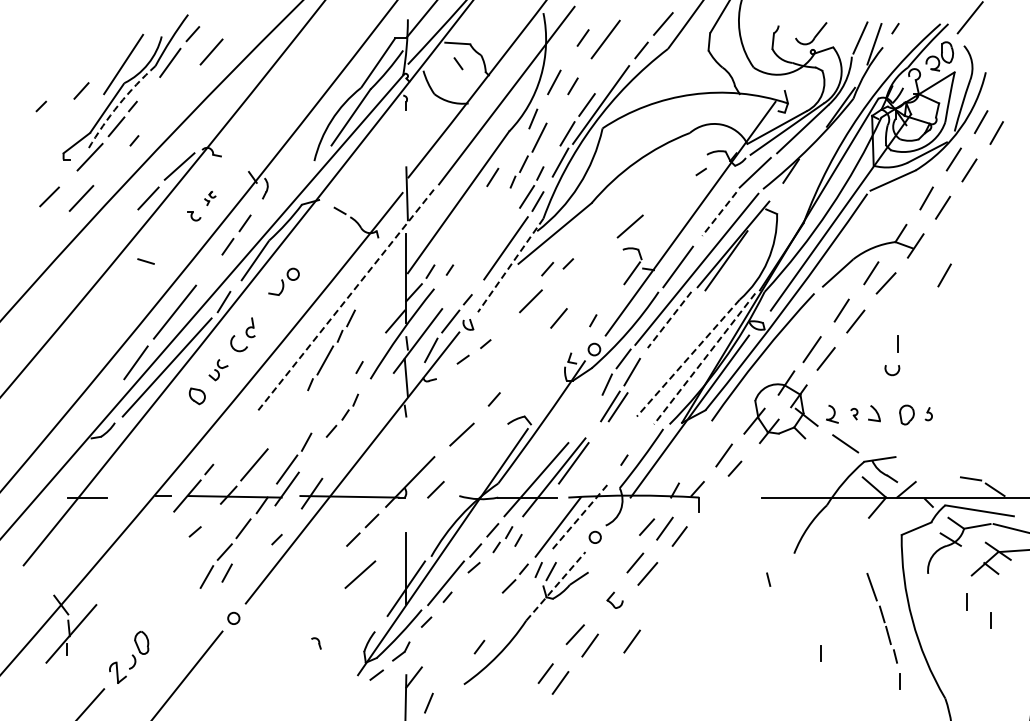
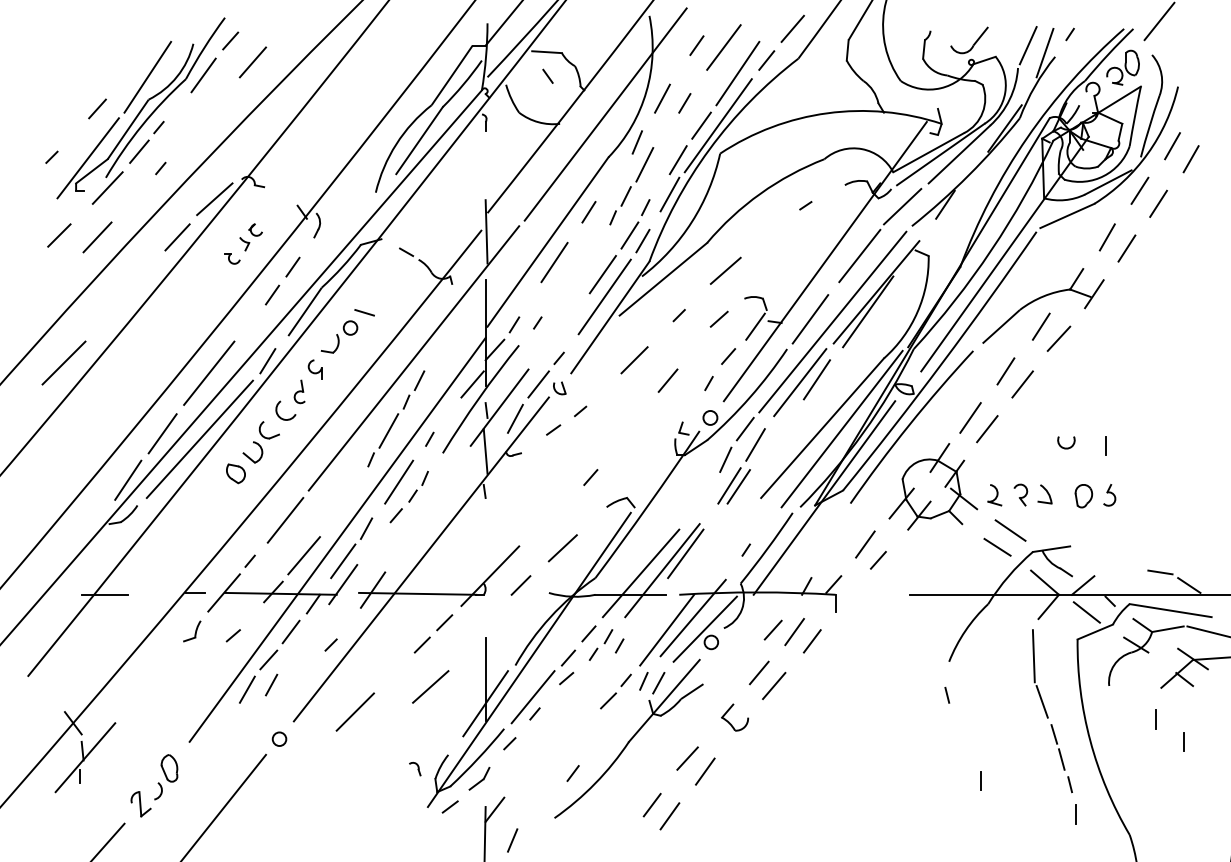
line: (617, 60) -> (737, 72), added
arc: (118, 104) -> (141, 125), dashed -> solid
line: (41, 106) -> (52, 157), moved
line: (73, 131) -> (87, 157), added
line: (700, 171) -> (804, 205), moved
part: (210, 198) -> (251, 237), size x1.67
line: (719, 214) -> (859, 256), dashed -> solid
line: (463, 219) -> (553, 262), added
line: (629, 226) -> (724, 270), moved
line: (504, 229) -> (602, 274), added
line: (145, 261) -> (363, 312), moved
line: (510, 265) -> (610, 317), dashed -> solid
line: (601, 266) -> (718, 318), added
line: (547, 269) -> (728, 356), moved
line: (944, 275) -> (1128, 329), removed
line: (346, 299) -> (414, 358), dashed -> solid
line: (53, 303) -> (64, 362), added
part: (263, 308) -> (314, 368), added
line: (683, 317) -> (816, 379), added
line: (669, 319) -> (800, 382), dashed -> solid
line: (897, 343) -> (1104, 445), moved
line: (688, 358) -> (822, 428), dashed -> solid
line: (704, 358) -> (841, 428), dashed -> solid
part: (218, 369) -> (261, 441), size x1.67
line: (107, 401) -> (128, 479), added
line: (333, 403) -> (398, 482), added
part: (854, 413) -> (1021, 494), size x1.67
part: (928, 413) -> (1109, 494), size x1.43
line: (238, 434) -> (285, 519), added
line: (461, 434) -> (562, 548), moved
line: (282, 451) -> (337, 539), added
line: (834, 457) -> (997, 546), added
line: (909, 511) -> (1086, 611), added
line: (580, 517) -> (693, 618), dashed -> solid
line: (589, 526) -> (704, 629), added
part: (160, 528) -> (191, 631), added
line: (864, 548) -> (1033, 655), added
line: (768, 579) -> (947, 695), moved
line: (556, 586) -> (665, 701), dashed -> solid
line: (296, 595) -> (354, 711), added
part: (614, 600) -> (734, 717), size x1.43
line: (631, 641) -> (754, 766), removed
part: (316, 643) -> (415, 769), moved

